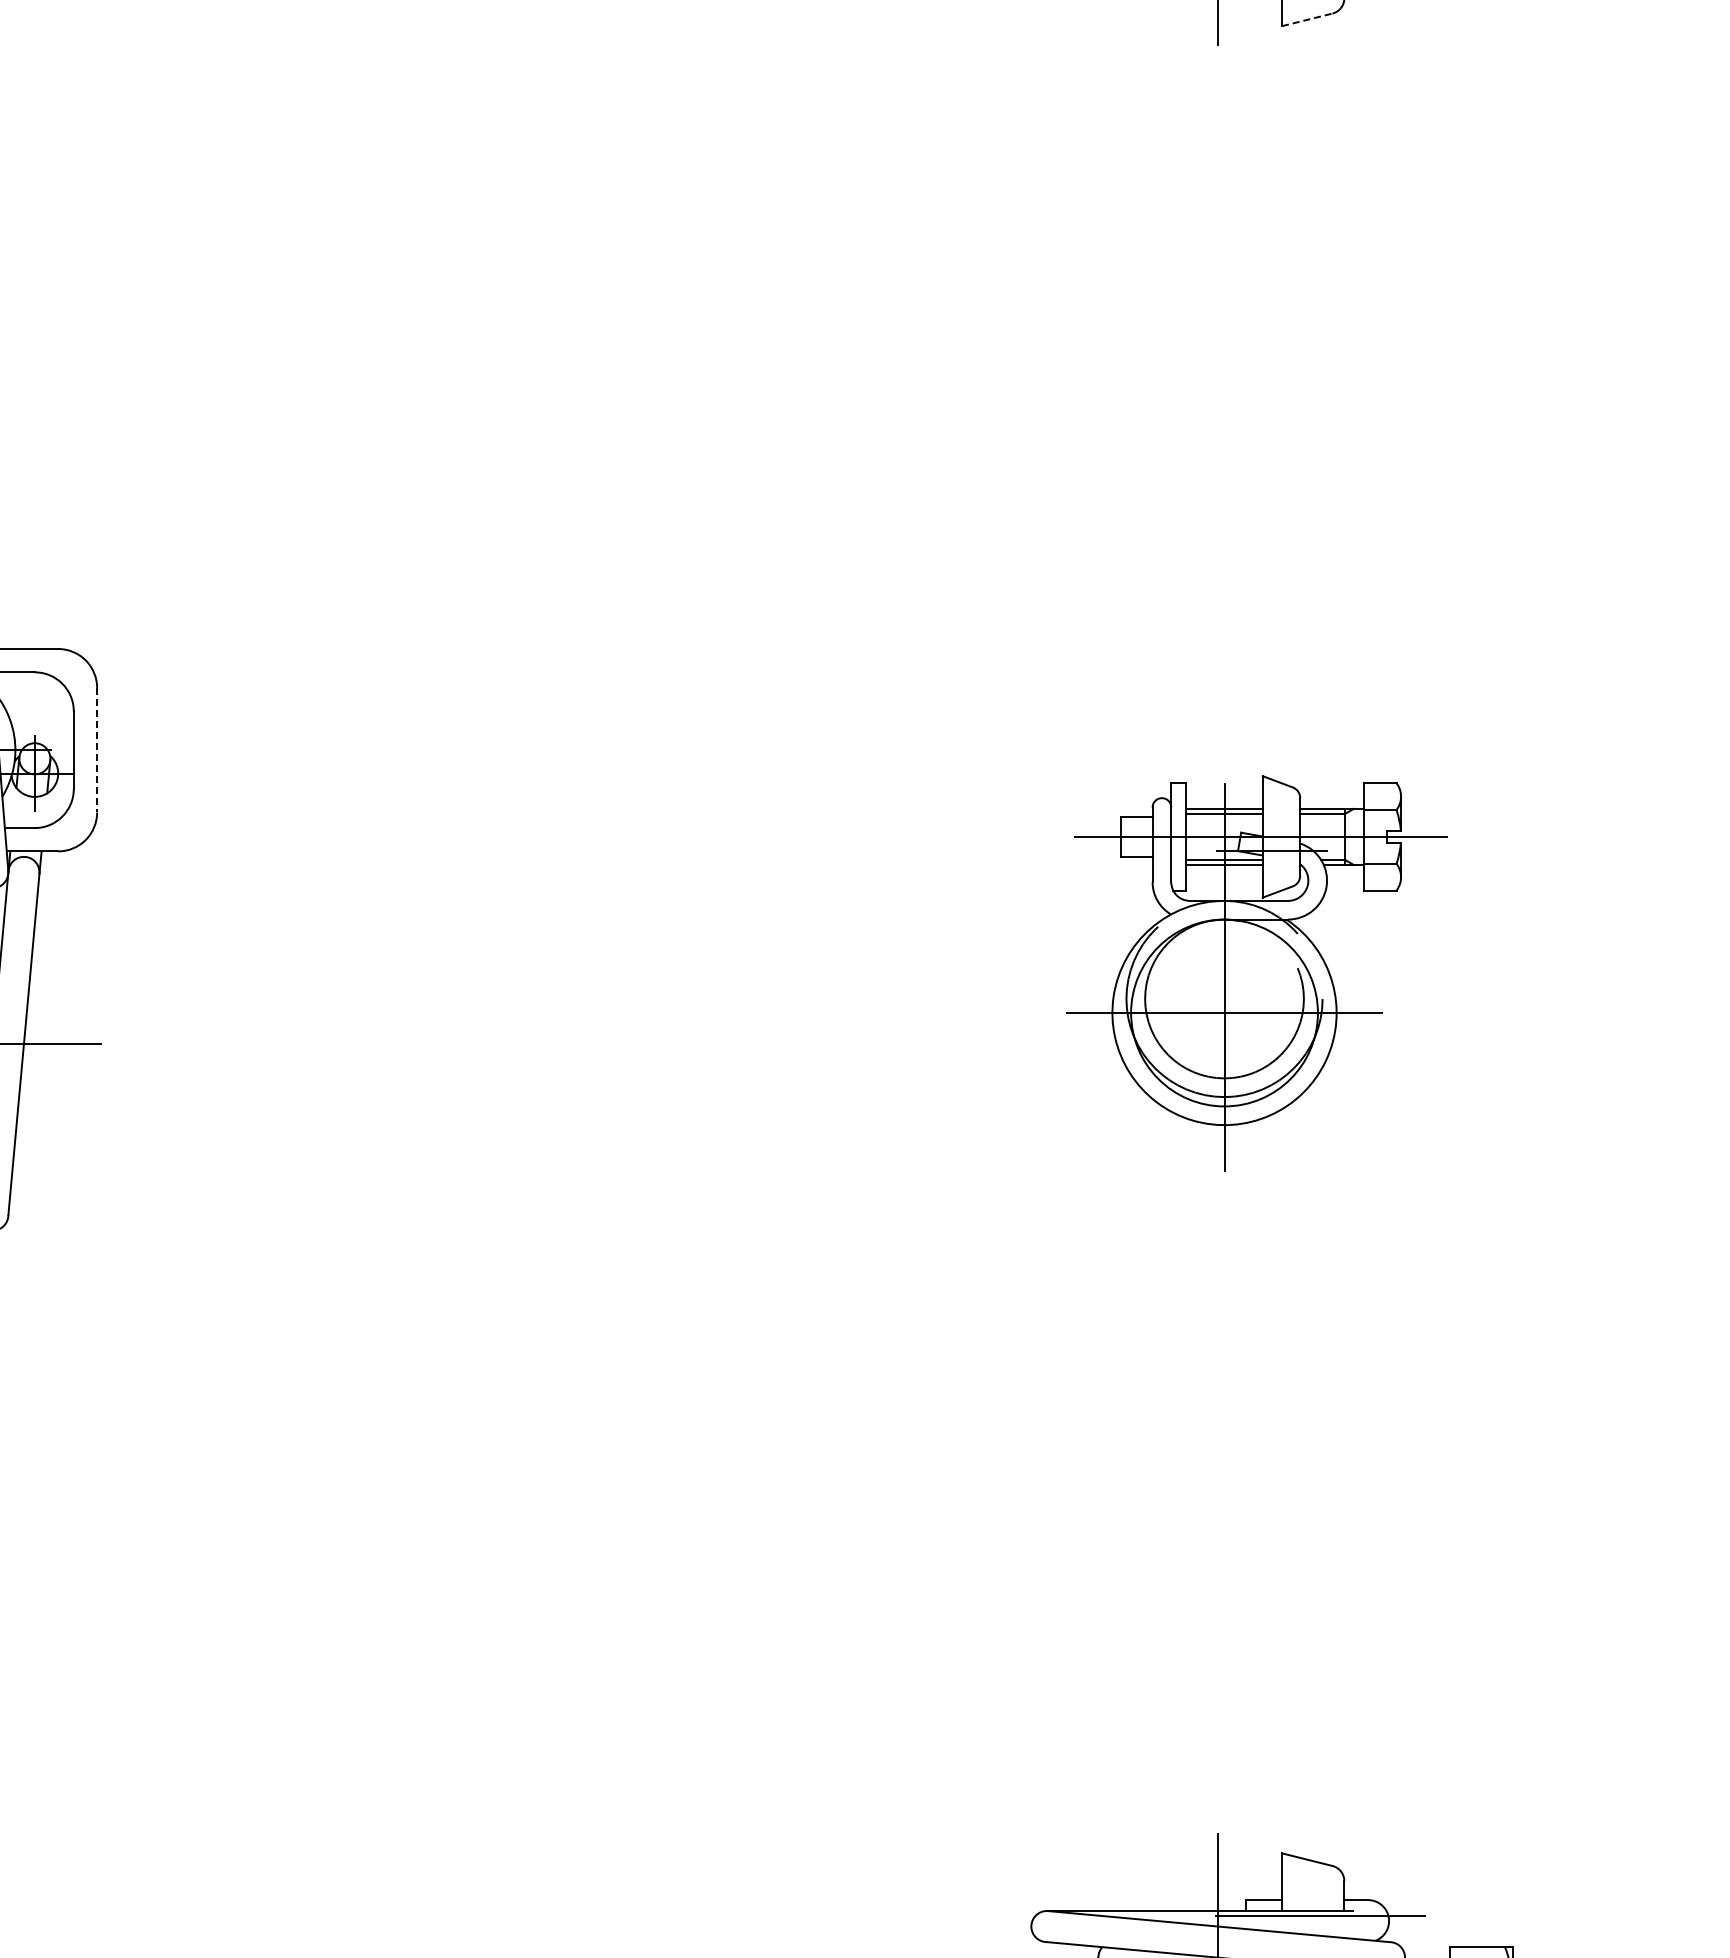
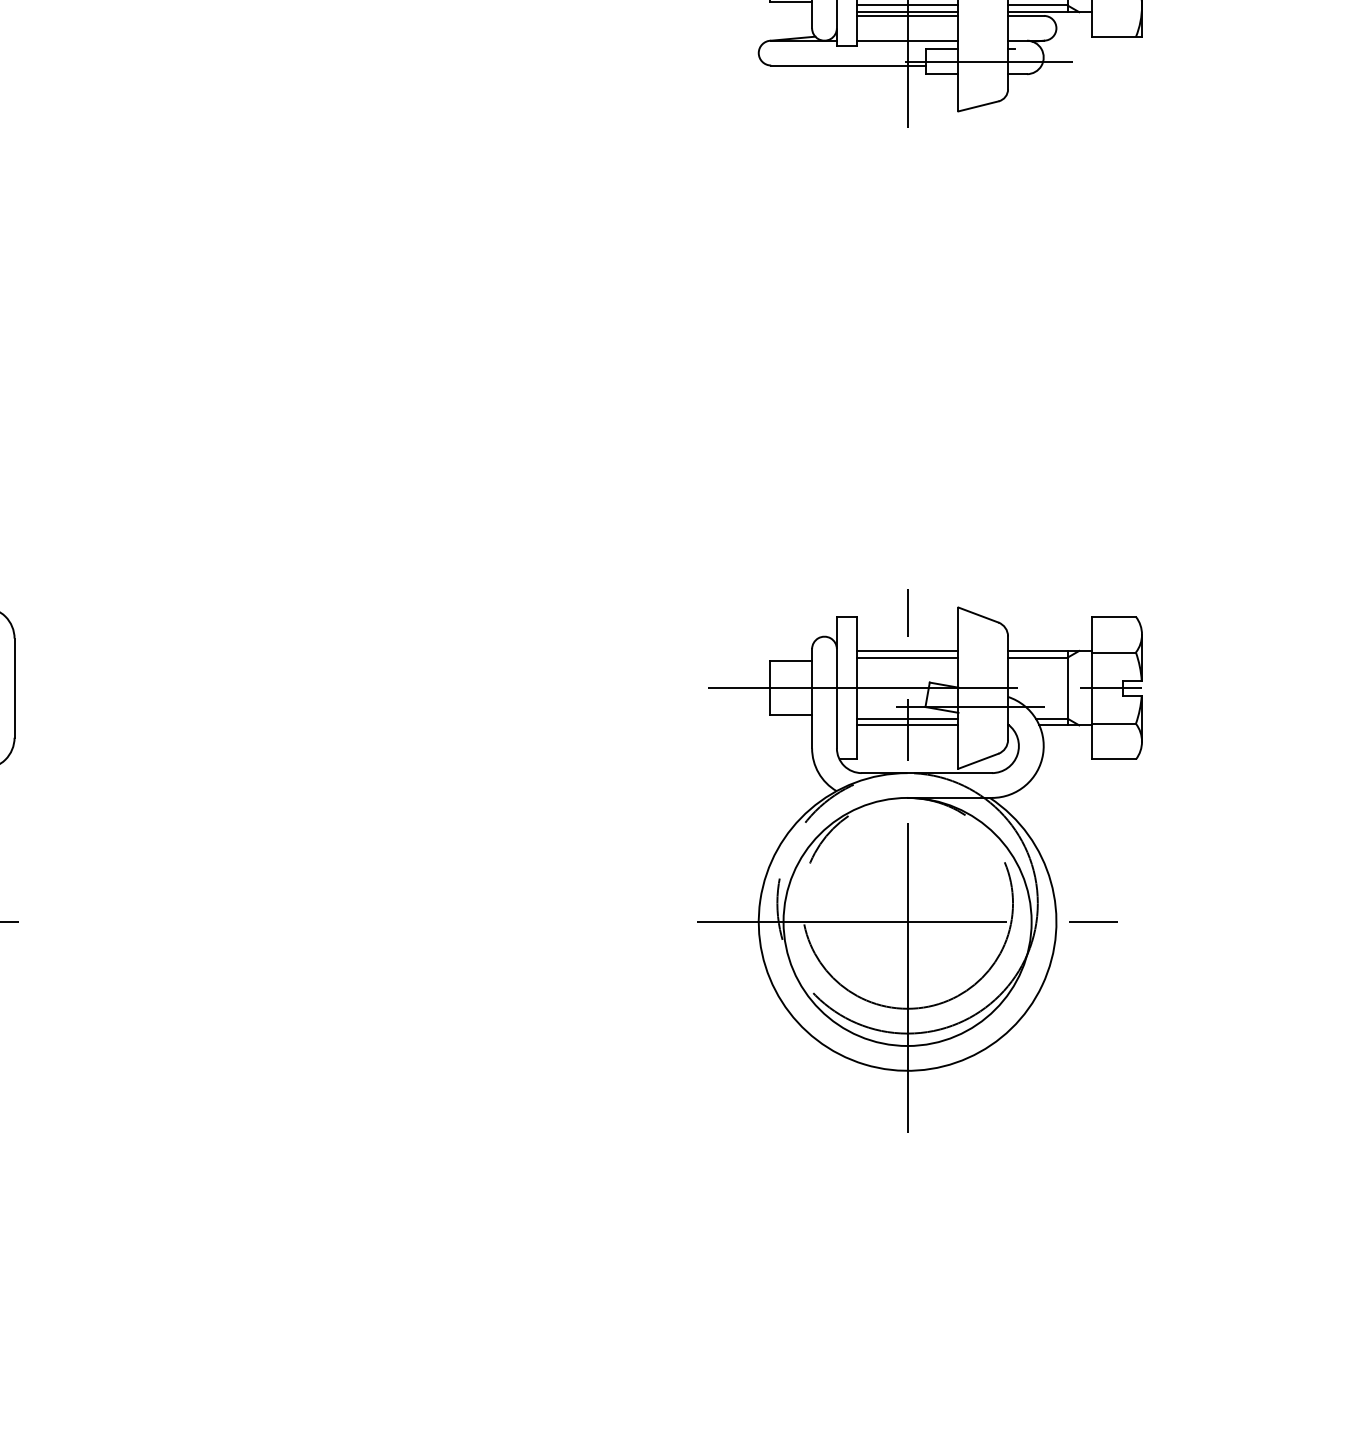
line: (1307, 19) -> (978, 106), dashed -> solid
line: (97, 750) -> (14, 688), dashed -> solid
part: (1233, 966) -> (919, 860), size x1.67

